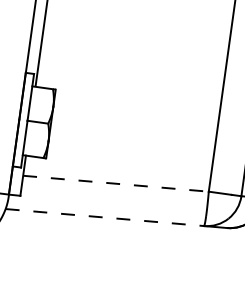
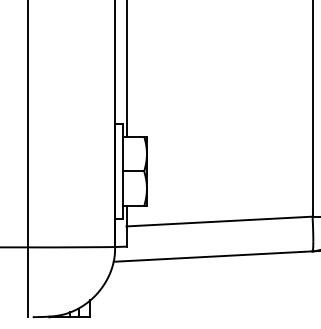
line: (116, 183) -> (220, 221), dashed -> solid
line: (105, 217) -> (213, 256), dashed -> solid

